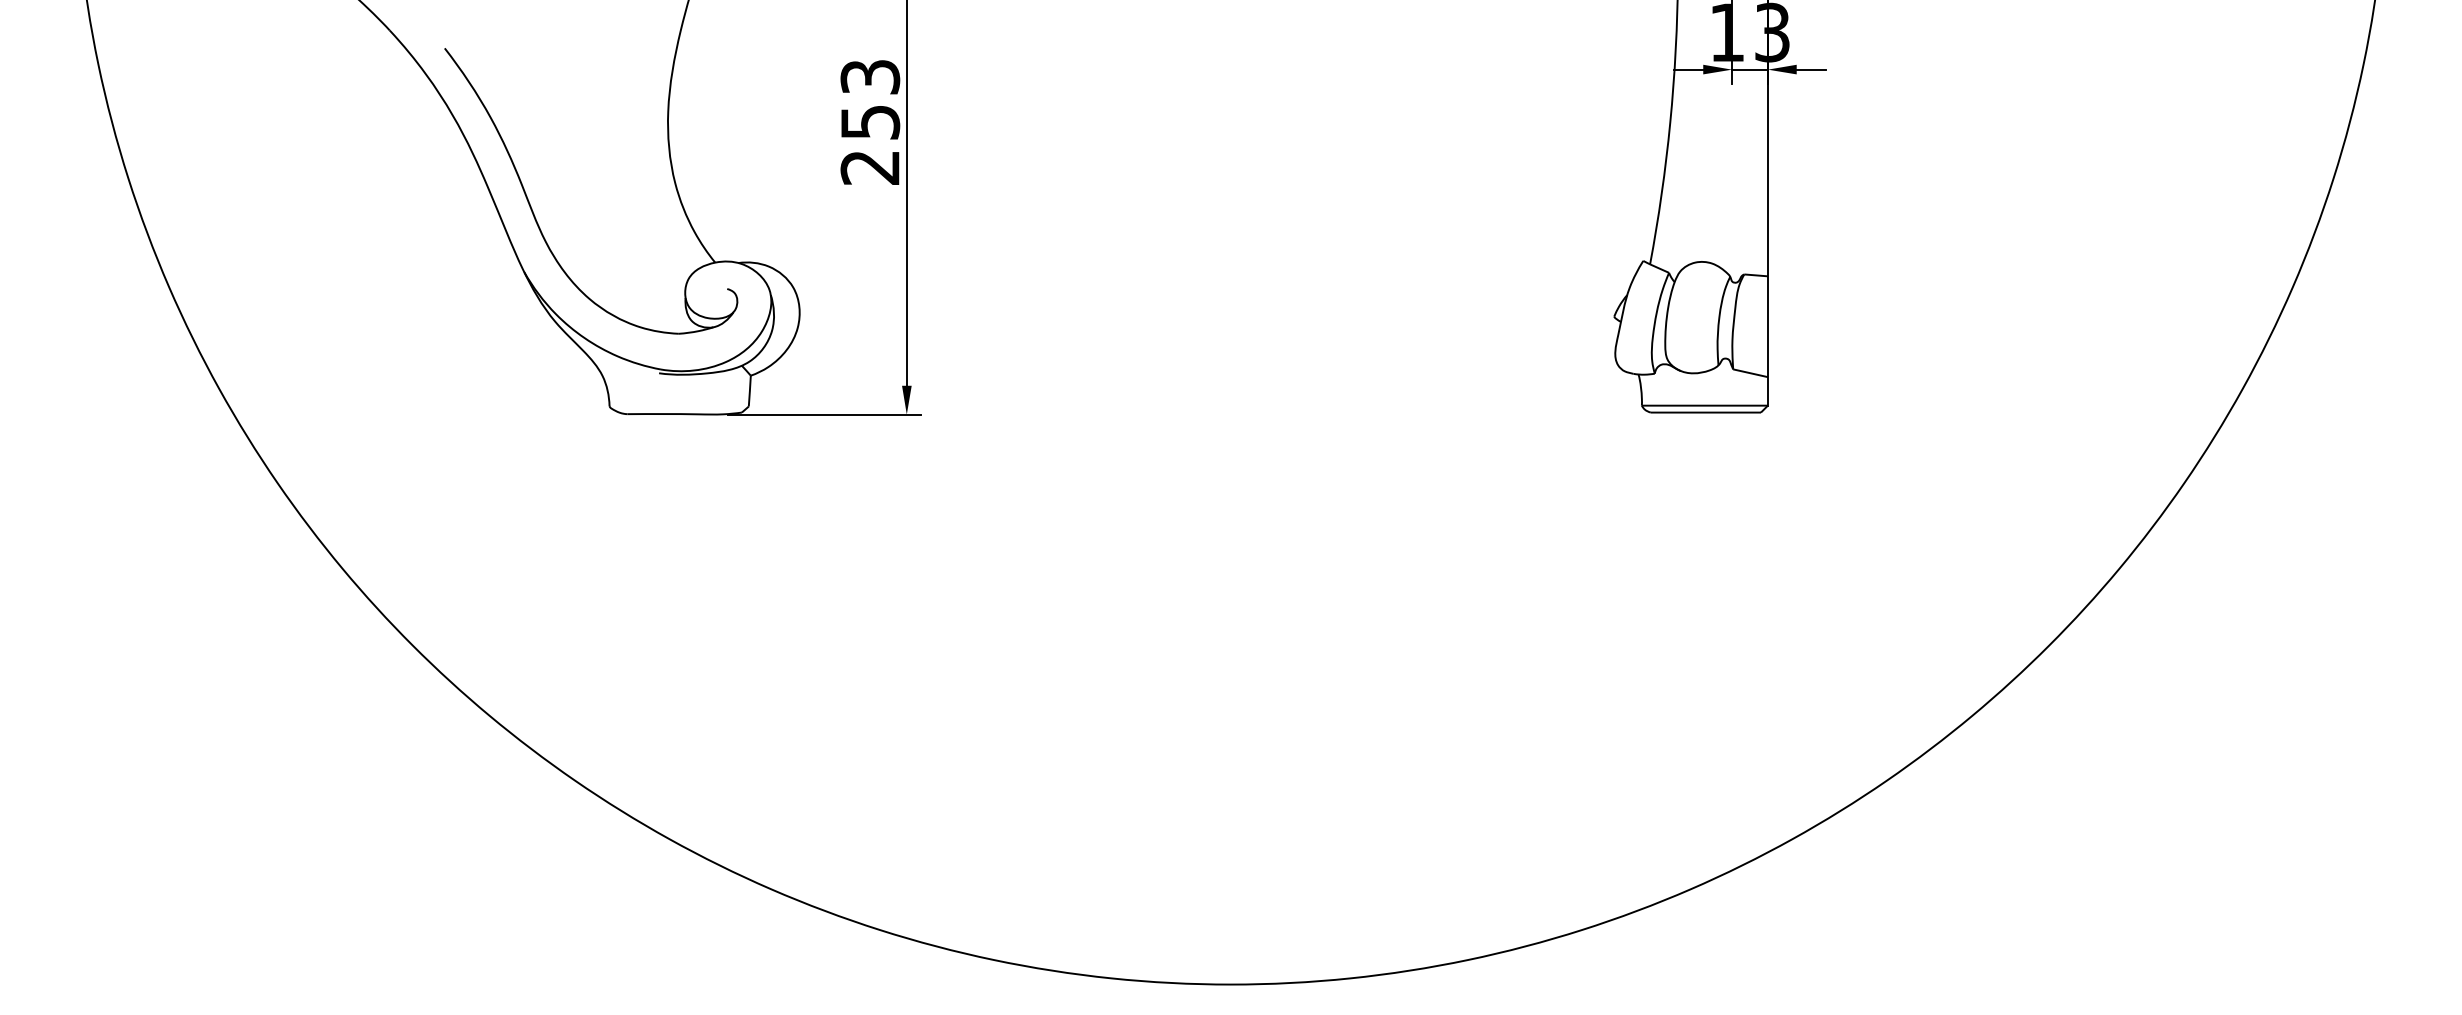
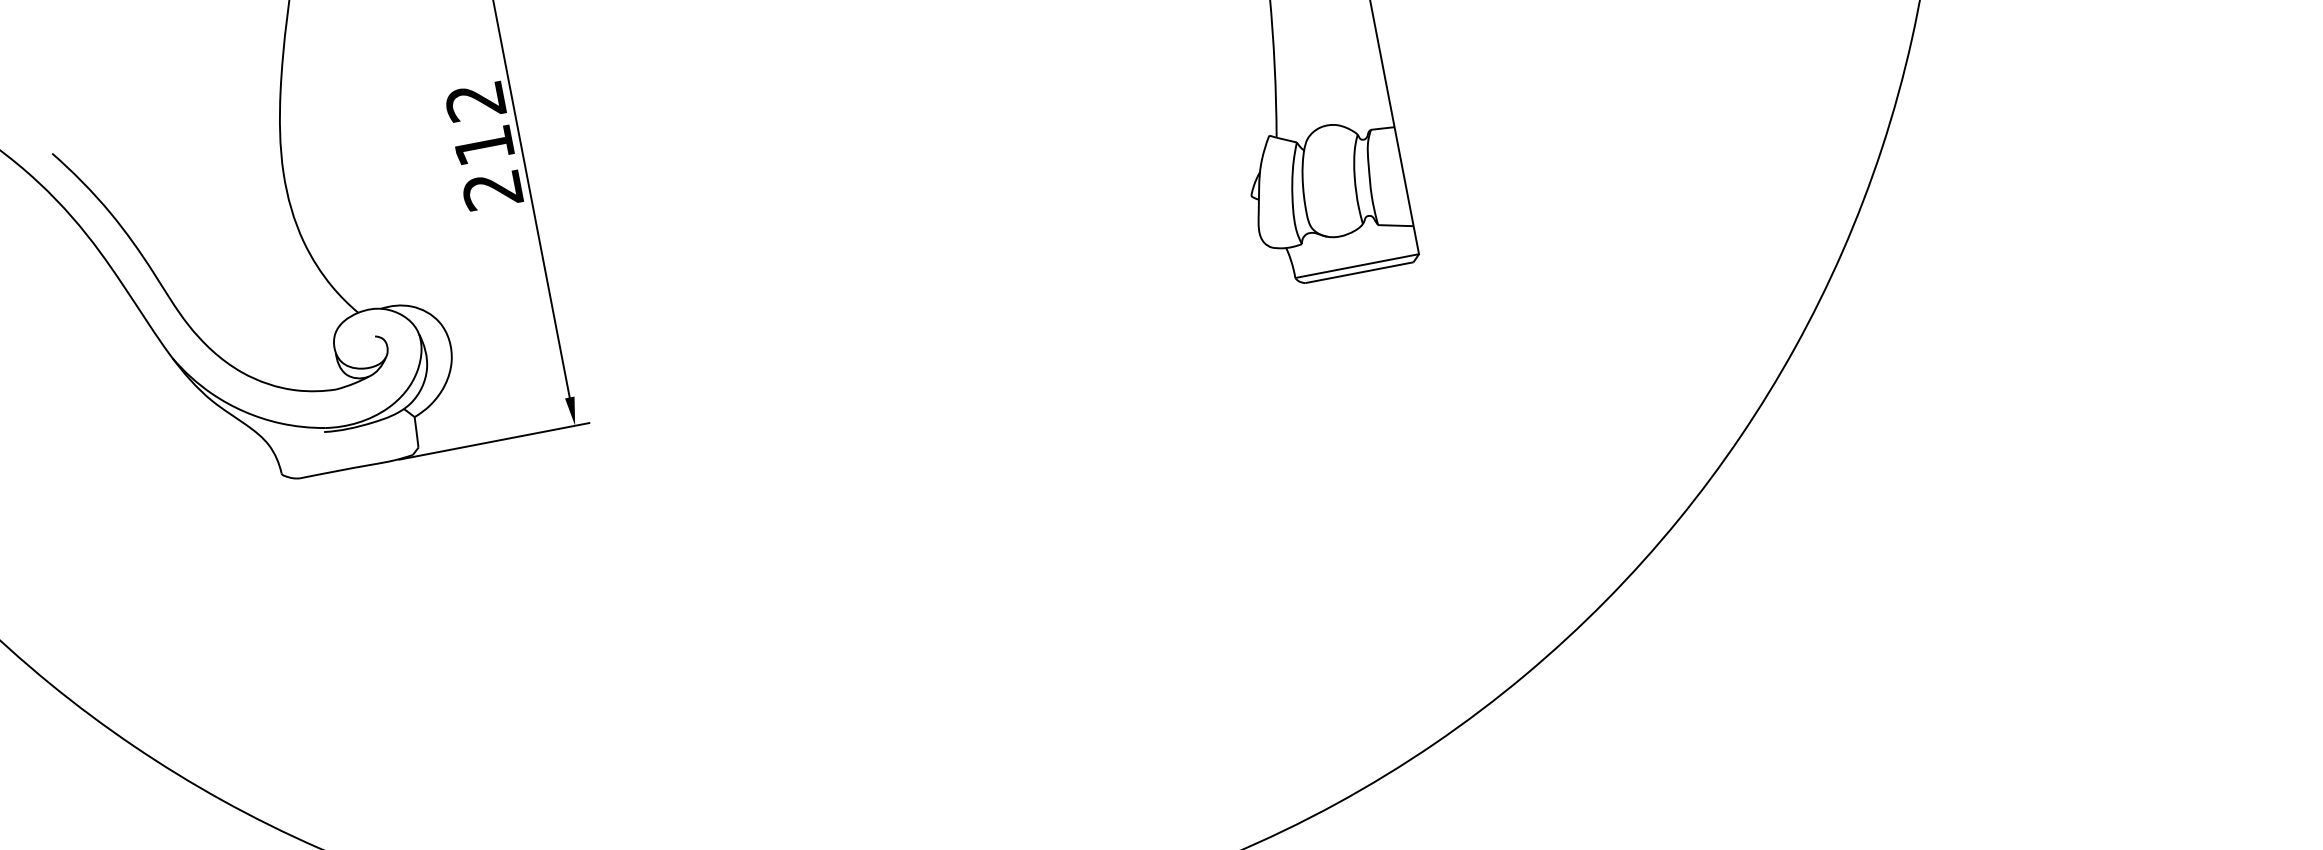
text: (870, 99) -> (479, 123), 253 -> 212

